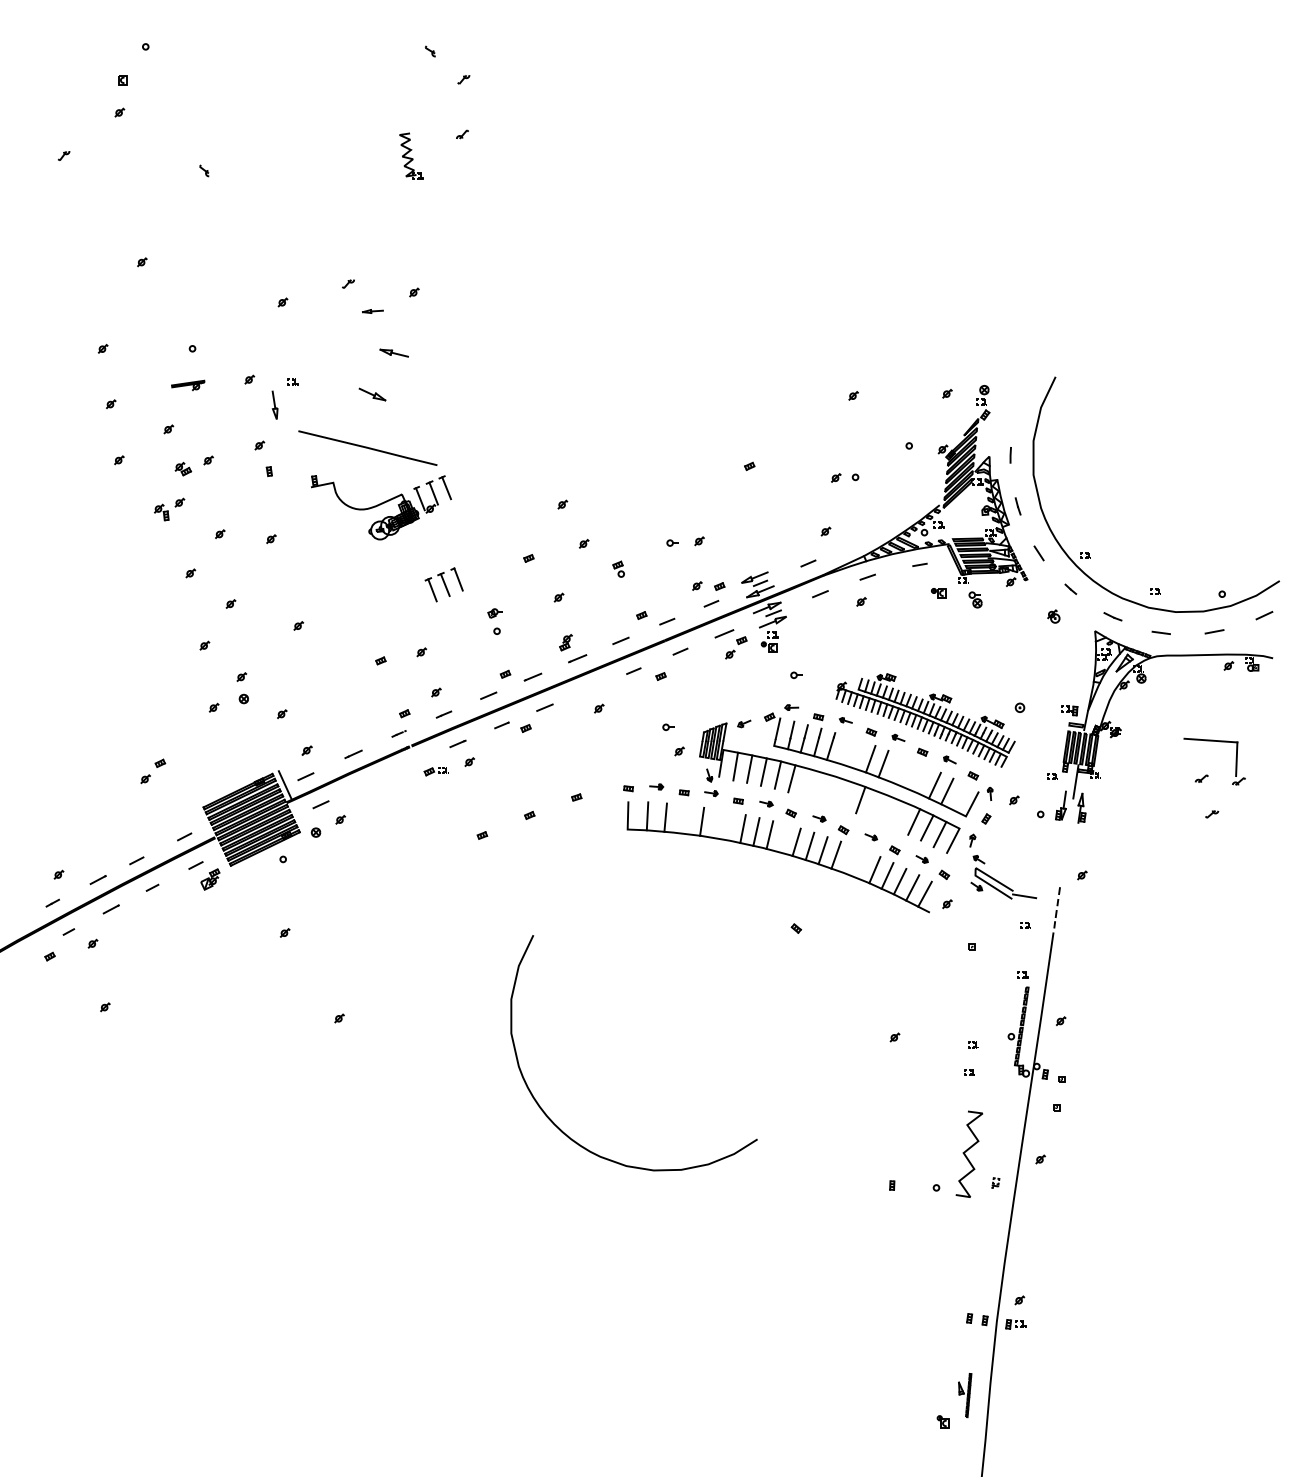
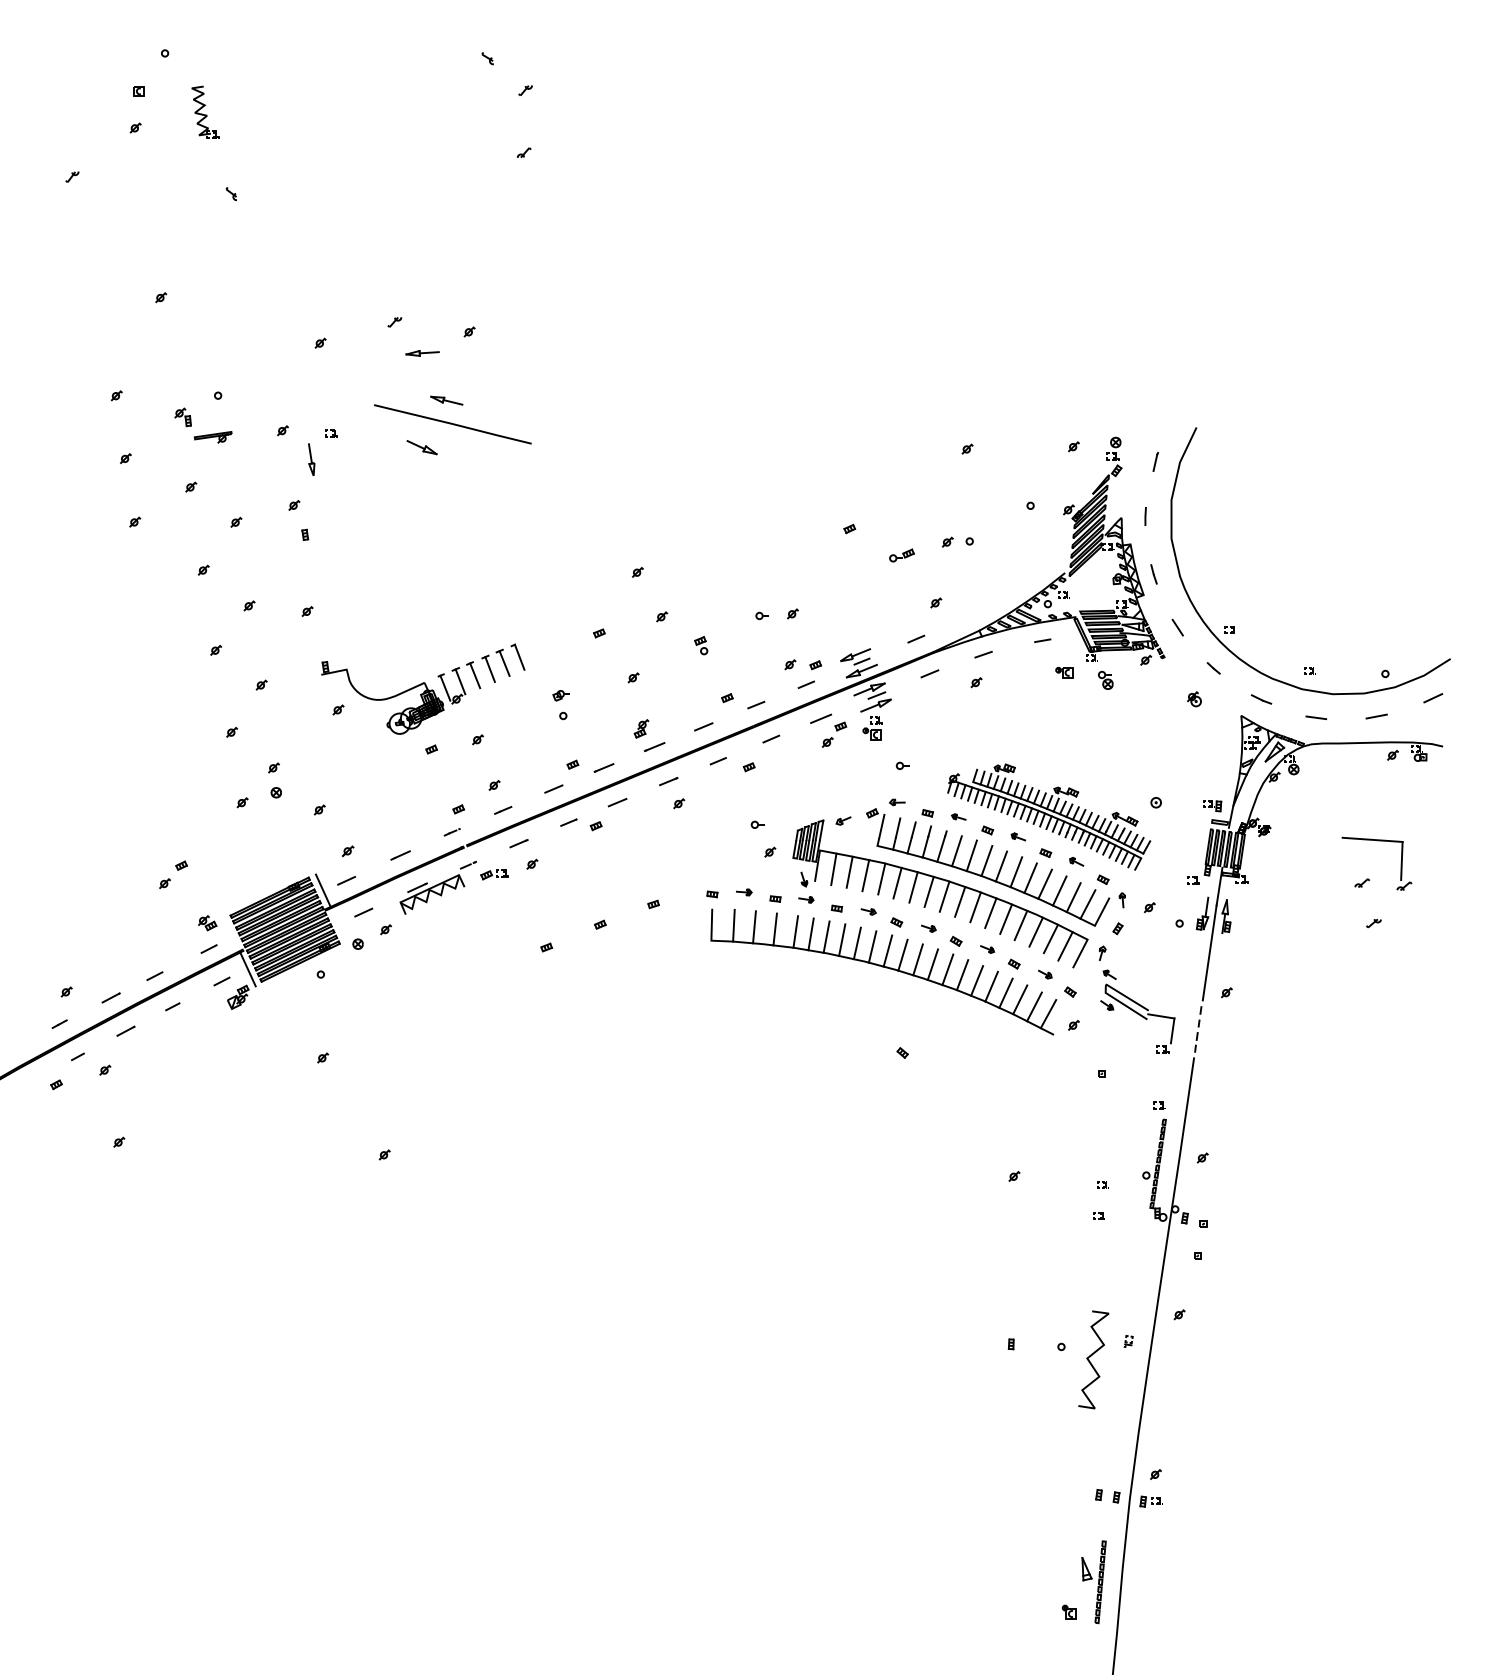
part: (411, 155) -> (205, 111), moved
part: (372, 311) -> (422, 353), size x1.43
line: (1019, 406) -> (1155, 461), added
line: (367, 448) -> (452, 424), moved
part: (183, 469) -> (207, 923), moved
part: (795, 489) -> (901, 555), added
part: (381, 507) -> (401, 697), moved
part: (161, 512) -> (182, 417), moved
line: (589, 689) -> (668, 781), added
line: (843, 750) -> (956, 851), added
line: (857, 754) -> (971, 855), added
line: (896, 769) -> (1016, 872), added
line: (909, 774) -> (1030, 878), added
line: (921, 779) -> (1044, 883), added
part: (386, 782) -> (437, 887), added
line: (805, 782) -> (913, 887), added
line: (819, 786) -> (928, 891), added
line: (833, 790) -> (944, 896), added
line: (847, 794) -> (960, 901), added
line: (959, 797) -> (1087, 904), added
line: (873, 805) -> (990, 913), added
line: (887, 809) -> (1006, 918), added
line: (900, 816) -> (1020, 925), added
line: (683, 819) -> (774, 929), added
line: (715, 824) -> (810, 934), added
line: (729, 825) -> (826, 936), added
line: (783, 838) -> (887, 950), added
line: (1067, 839) -> (1209, 952), added
line: (218, 854) -> (247, 969), added
line: (849, 860) -> (962, 975), added
line: (862, 864) -> (977, 980), added
line: (1034, 908) -> (1172, 1030), added
curve: (565, 1132) -> (640, 1284), removed
curve: (967, 1151) -> (1091, 1356), moved
part: (964, 1395) -> (1093, 1582), size x1.67

